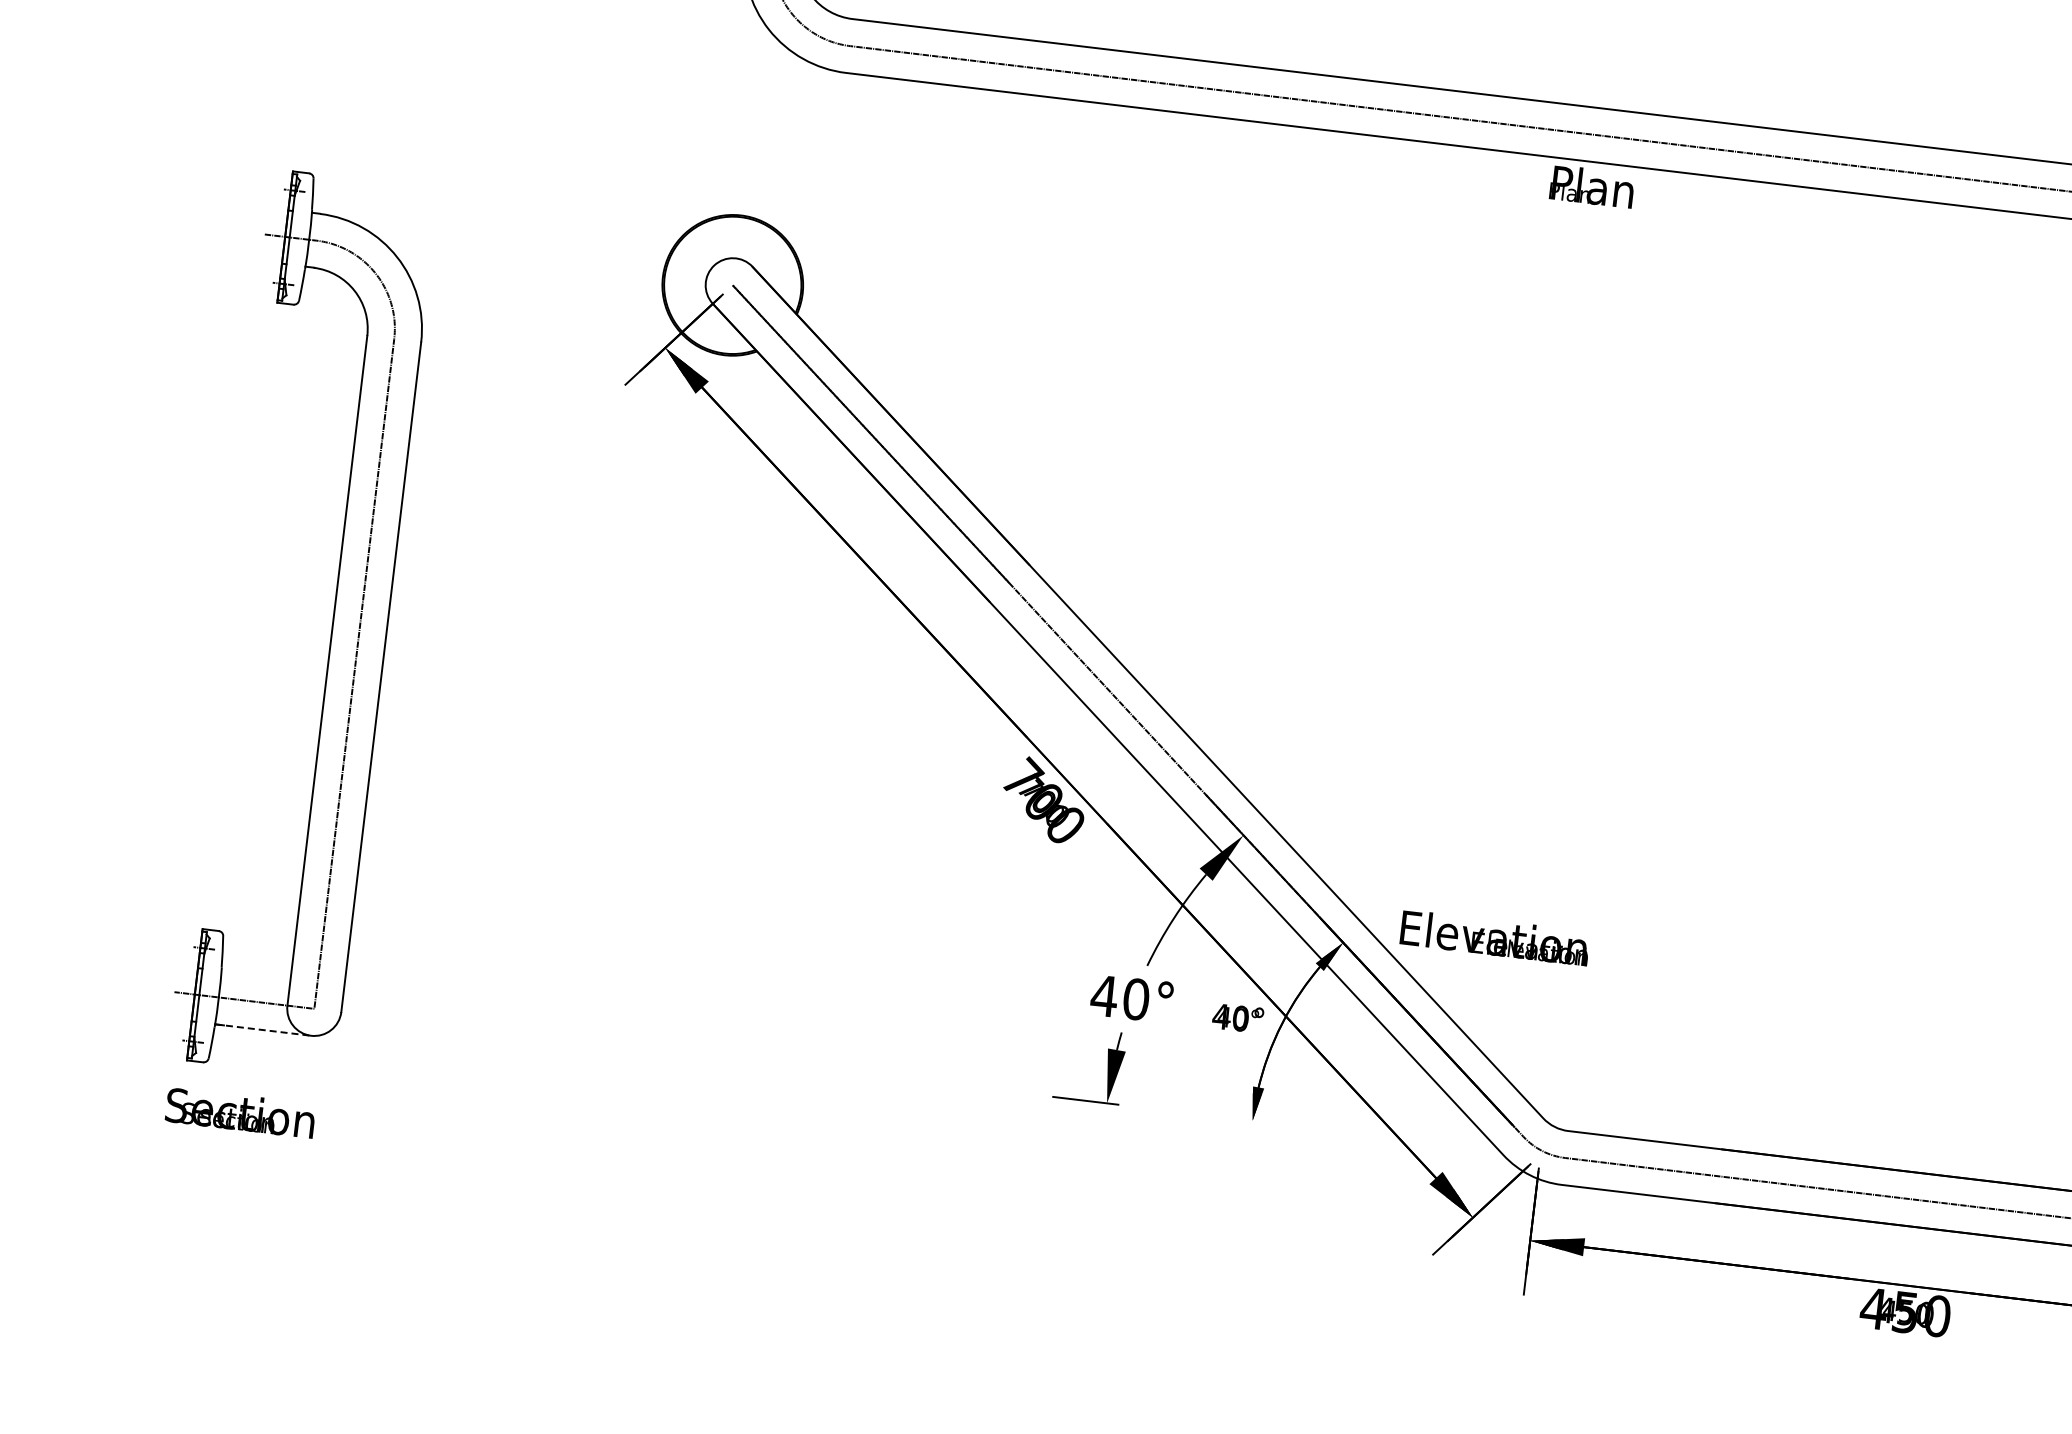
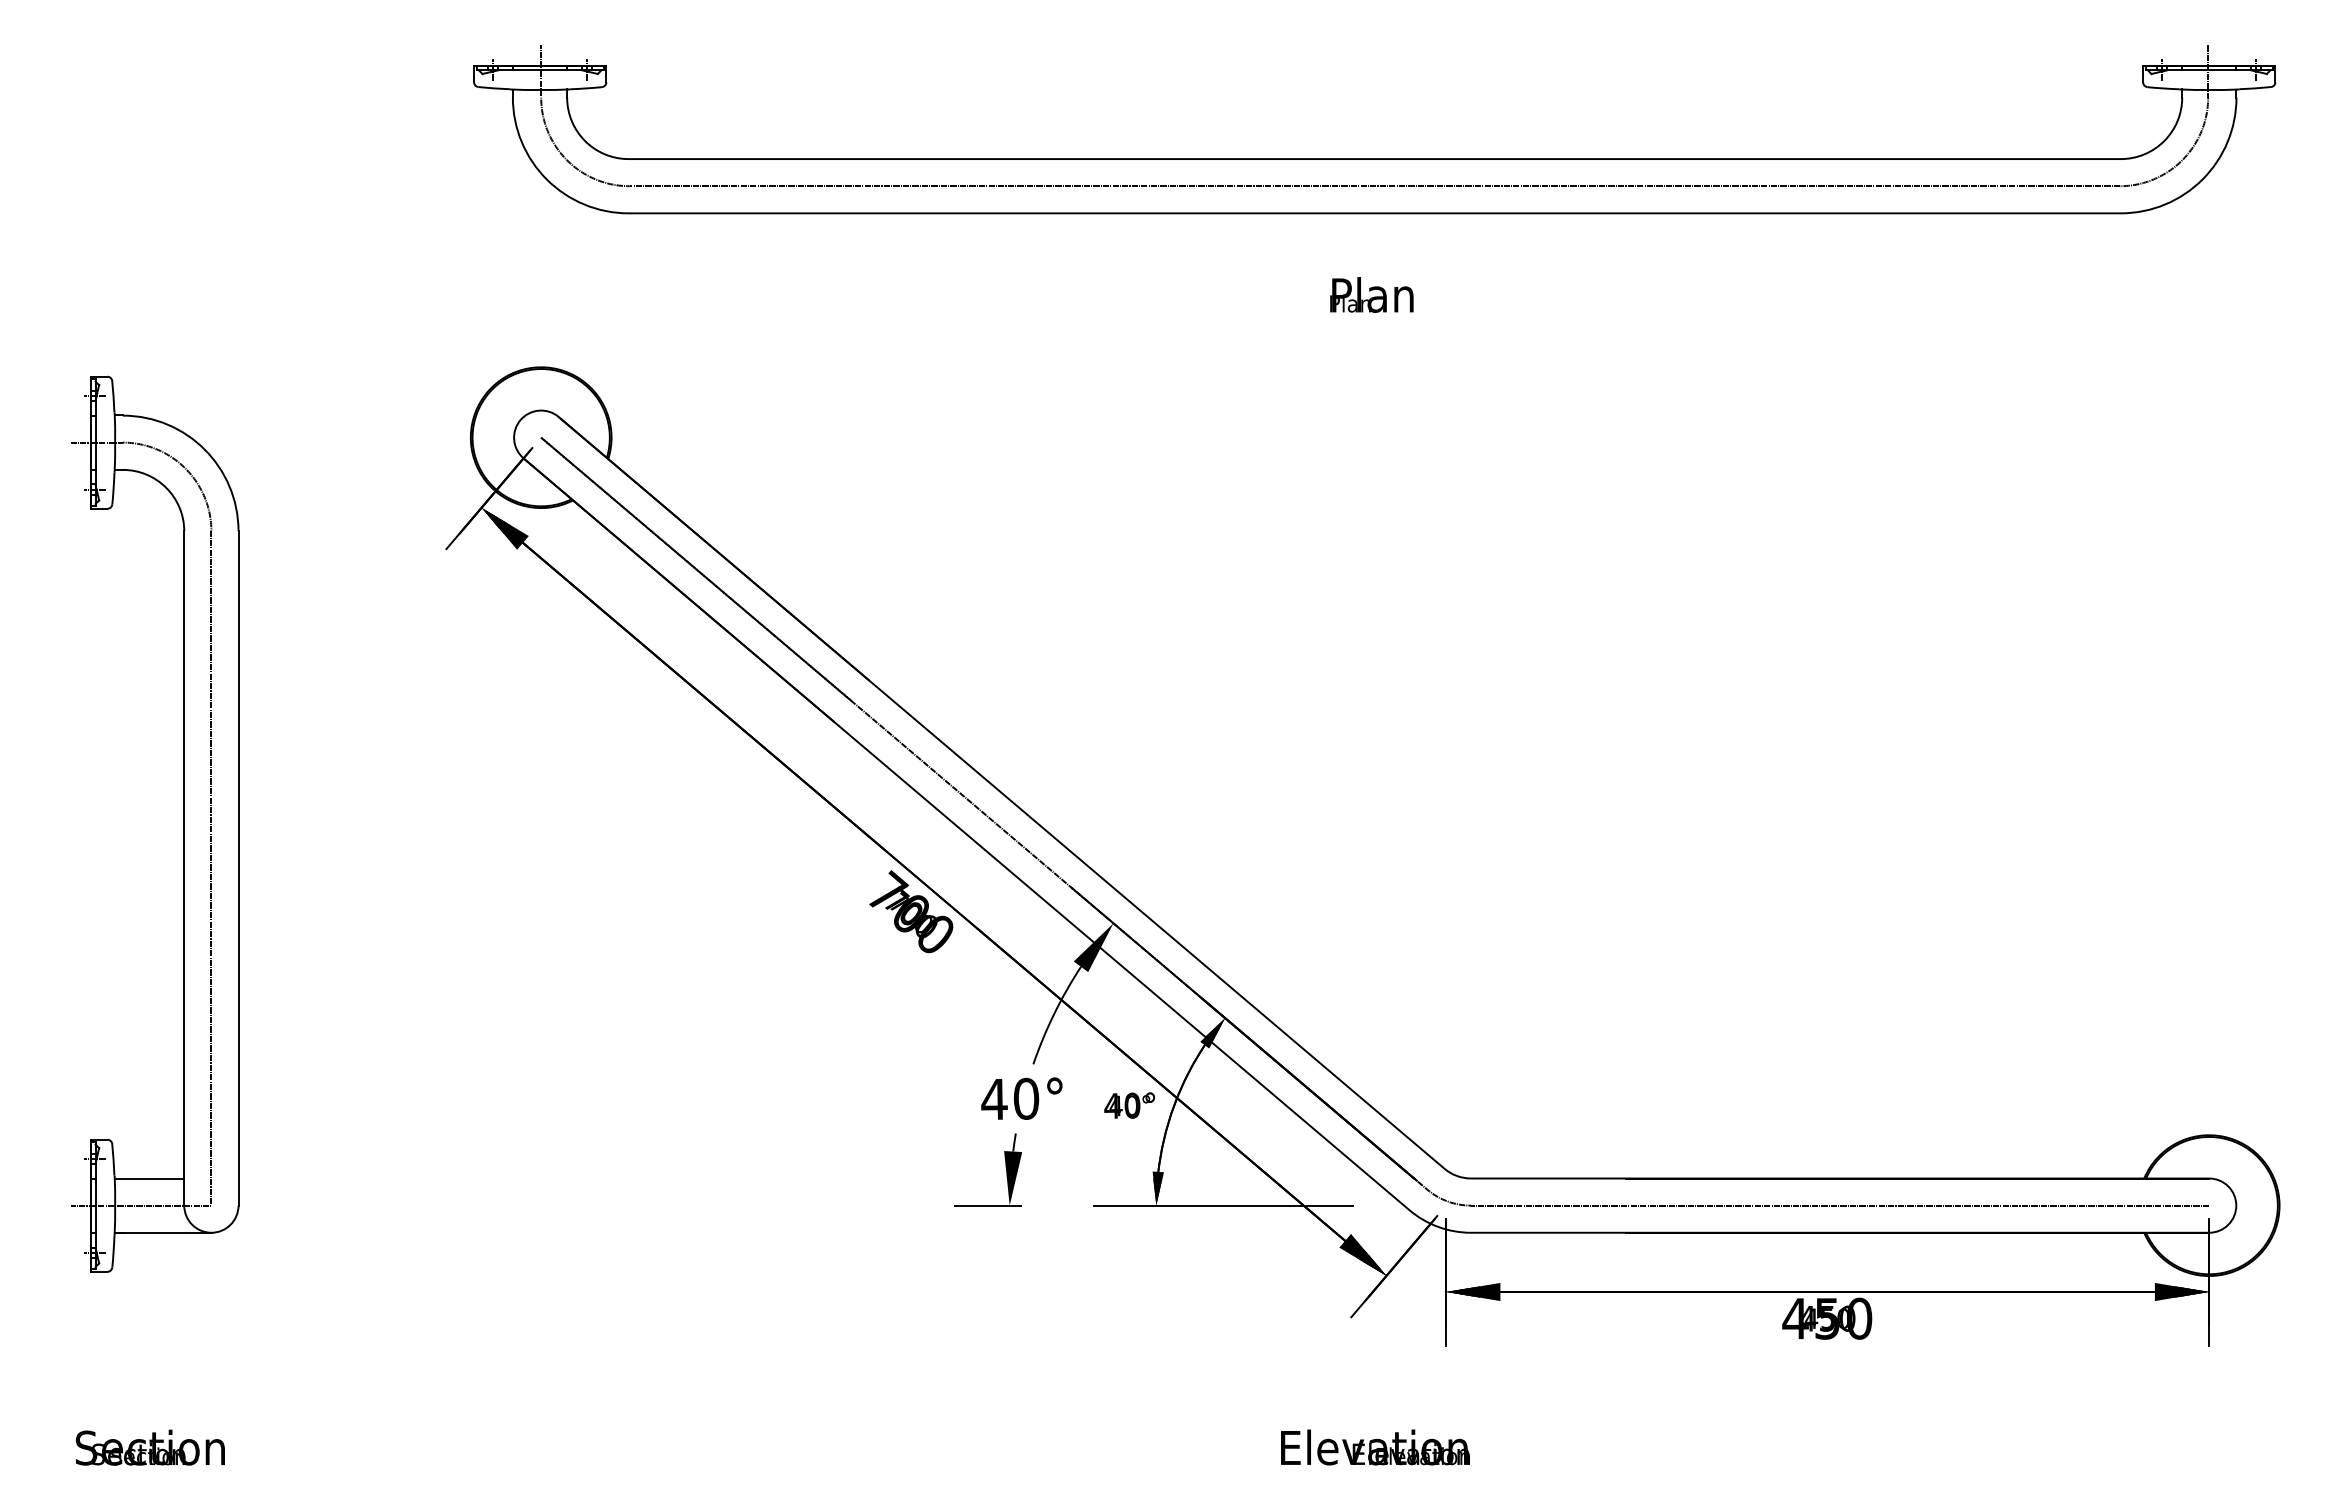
text: (1591, 186) -> (1371, 294), moved
text: (1495, 938) -> (1375, 1447), moved
line: (256, 974) -> (149, 1178), added
line: (263, 1029) -> (163, 1232), dashed -> solid
text: (239, 1112) -> (149, 1447), moved
line: (1319, 1128) -> (1223, 1205), added

